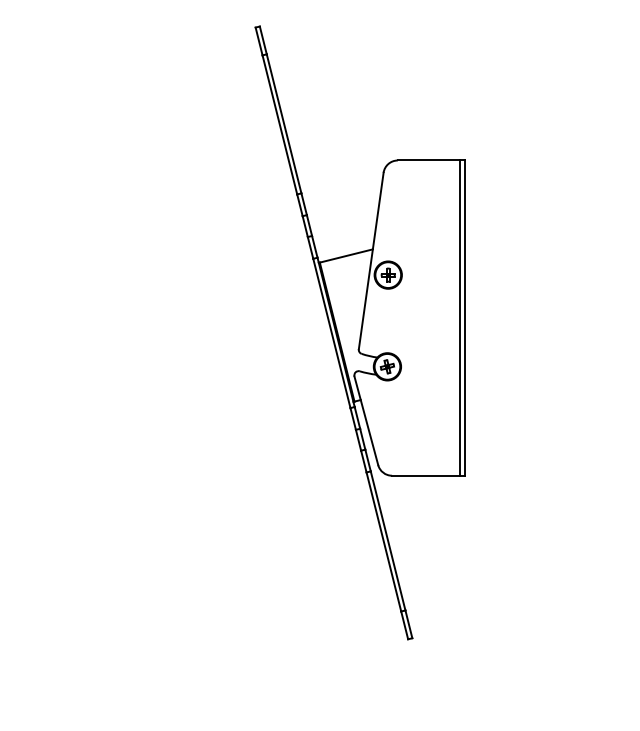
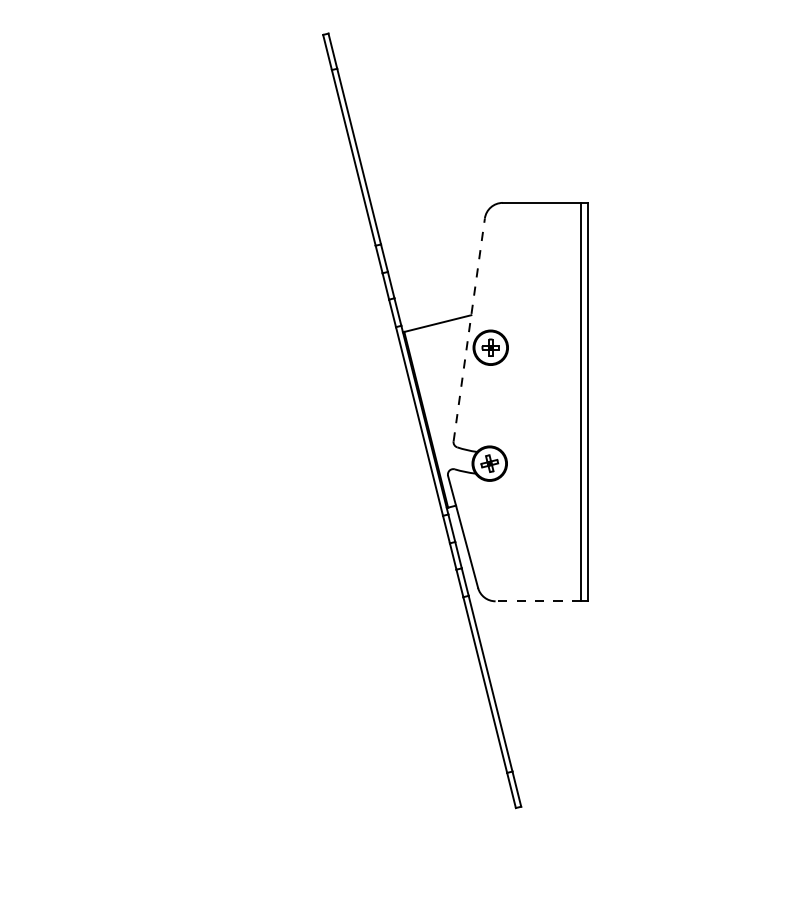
line: (371, 260) -> (469, 329), solid -> dashed
line: (425, 475) -> (537, 601), solid -> dashed

